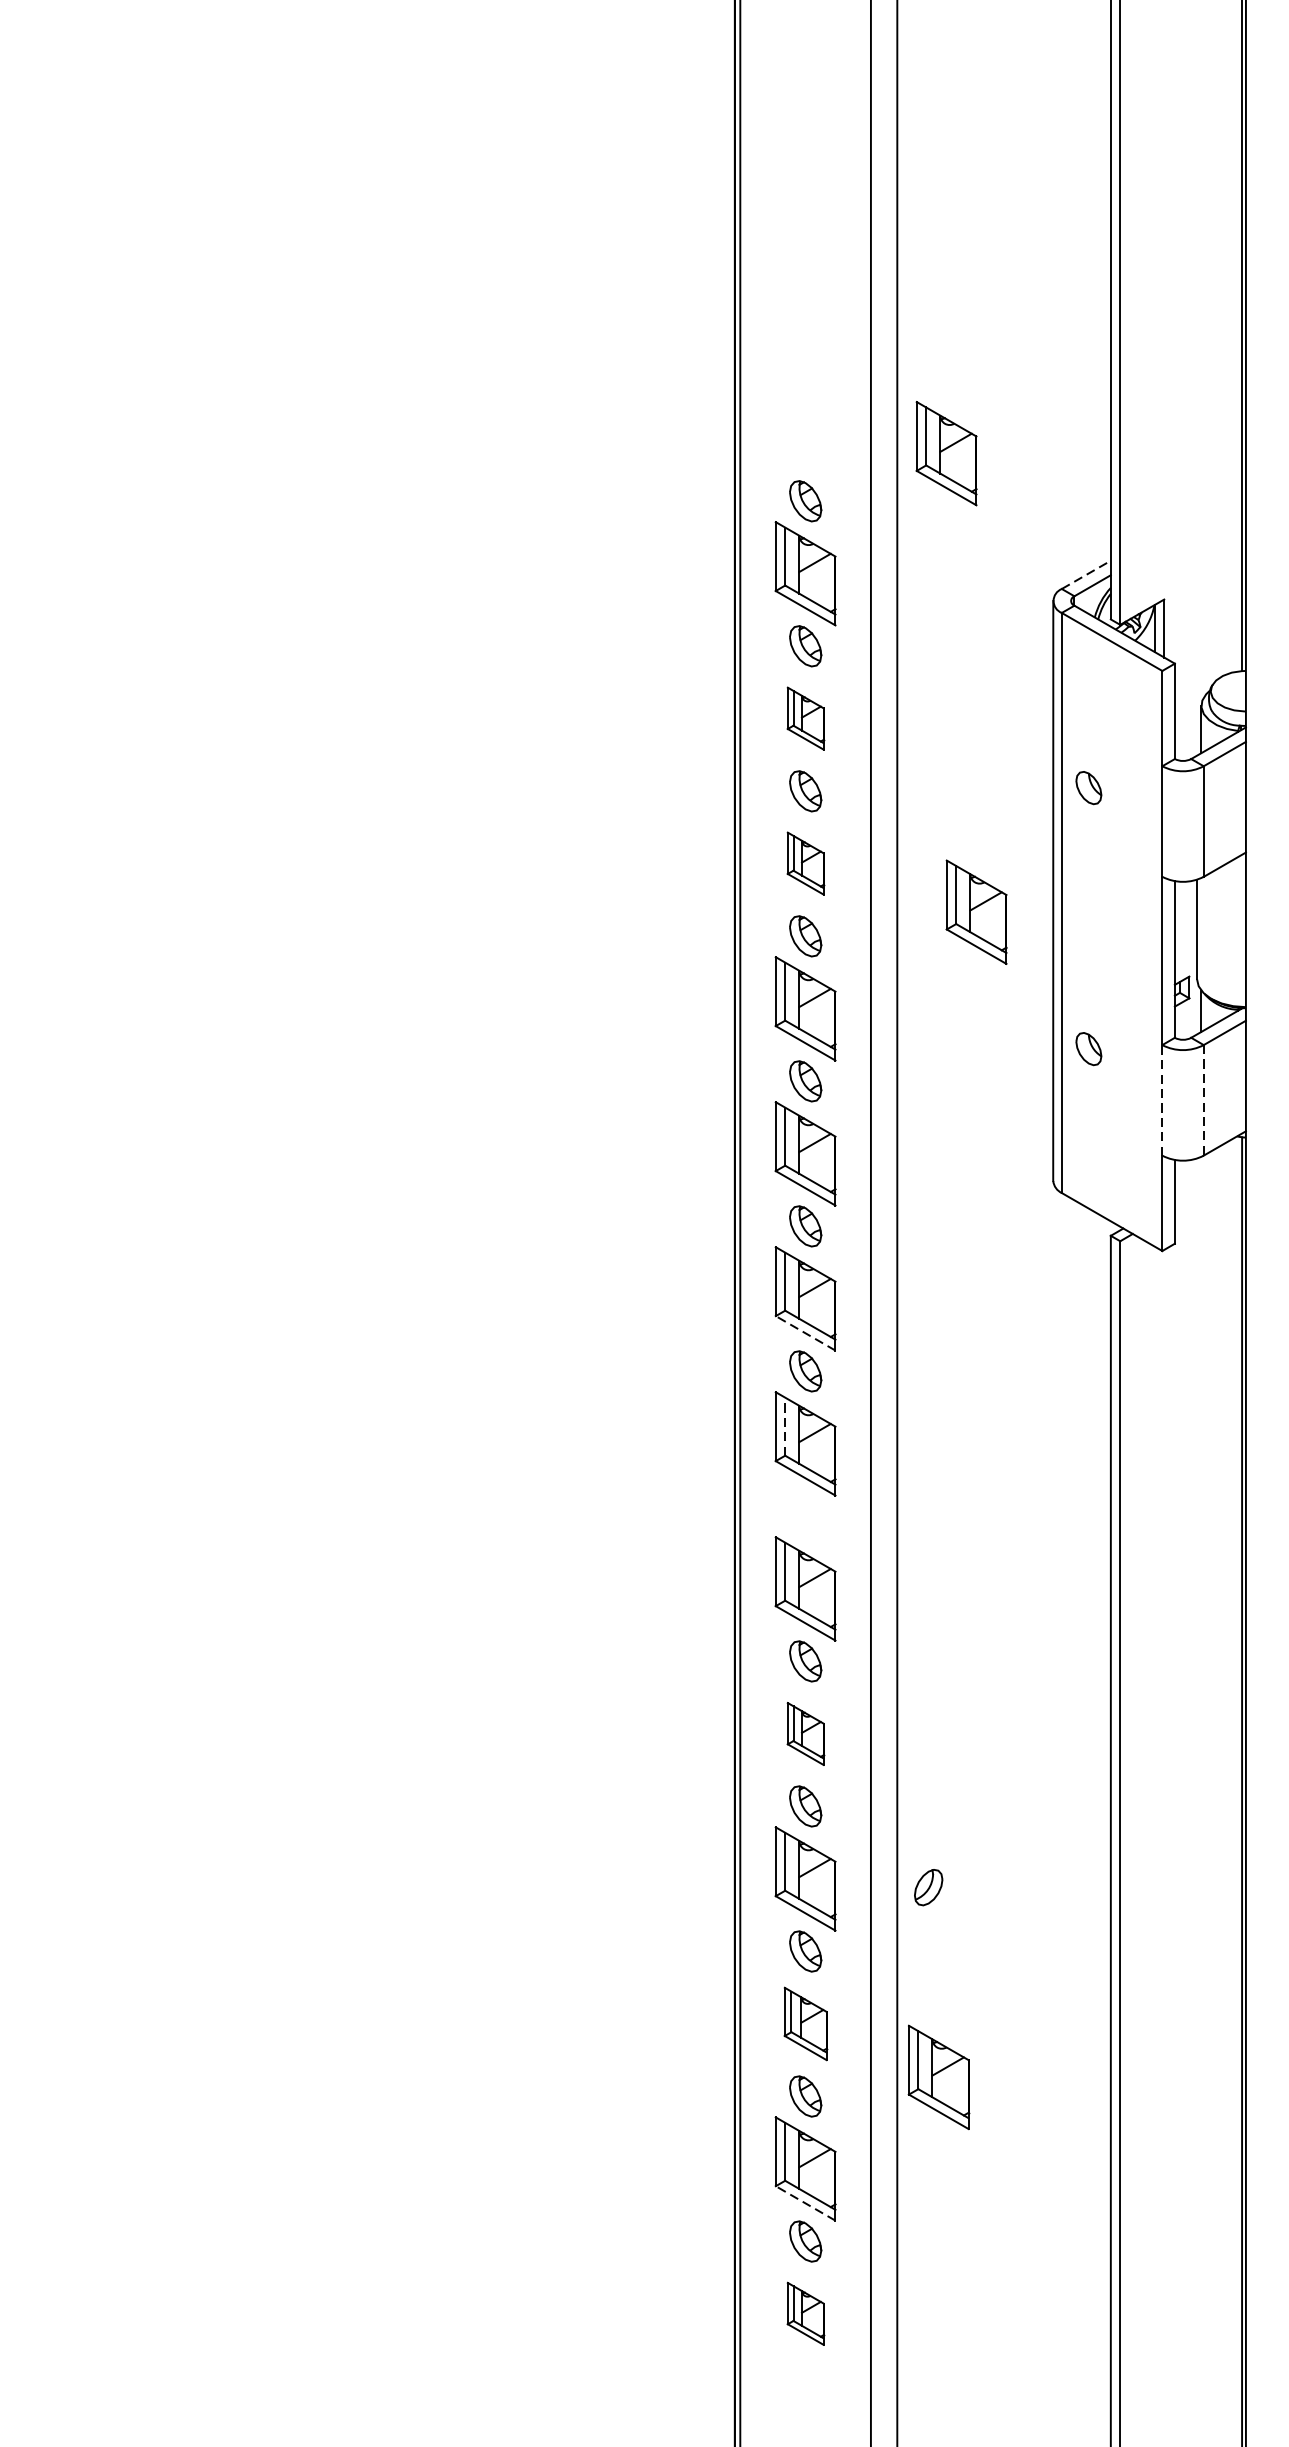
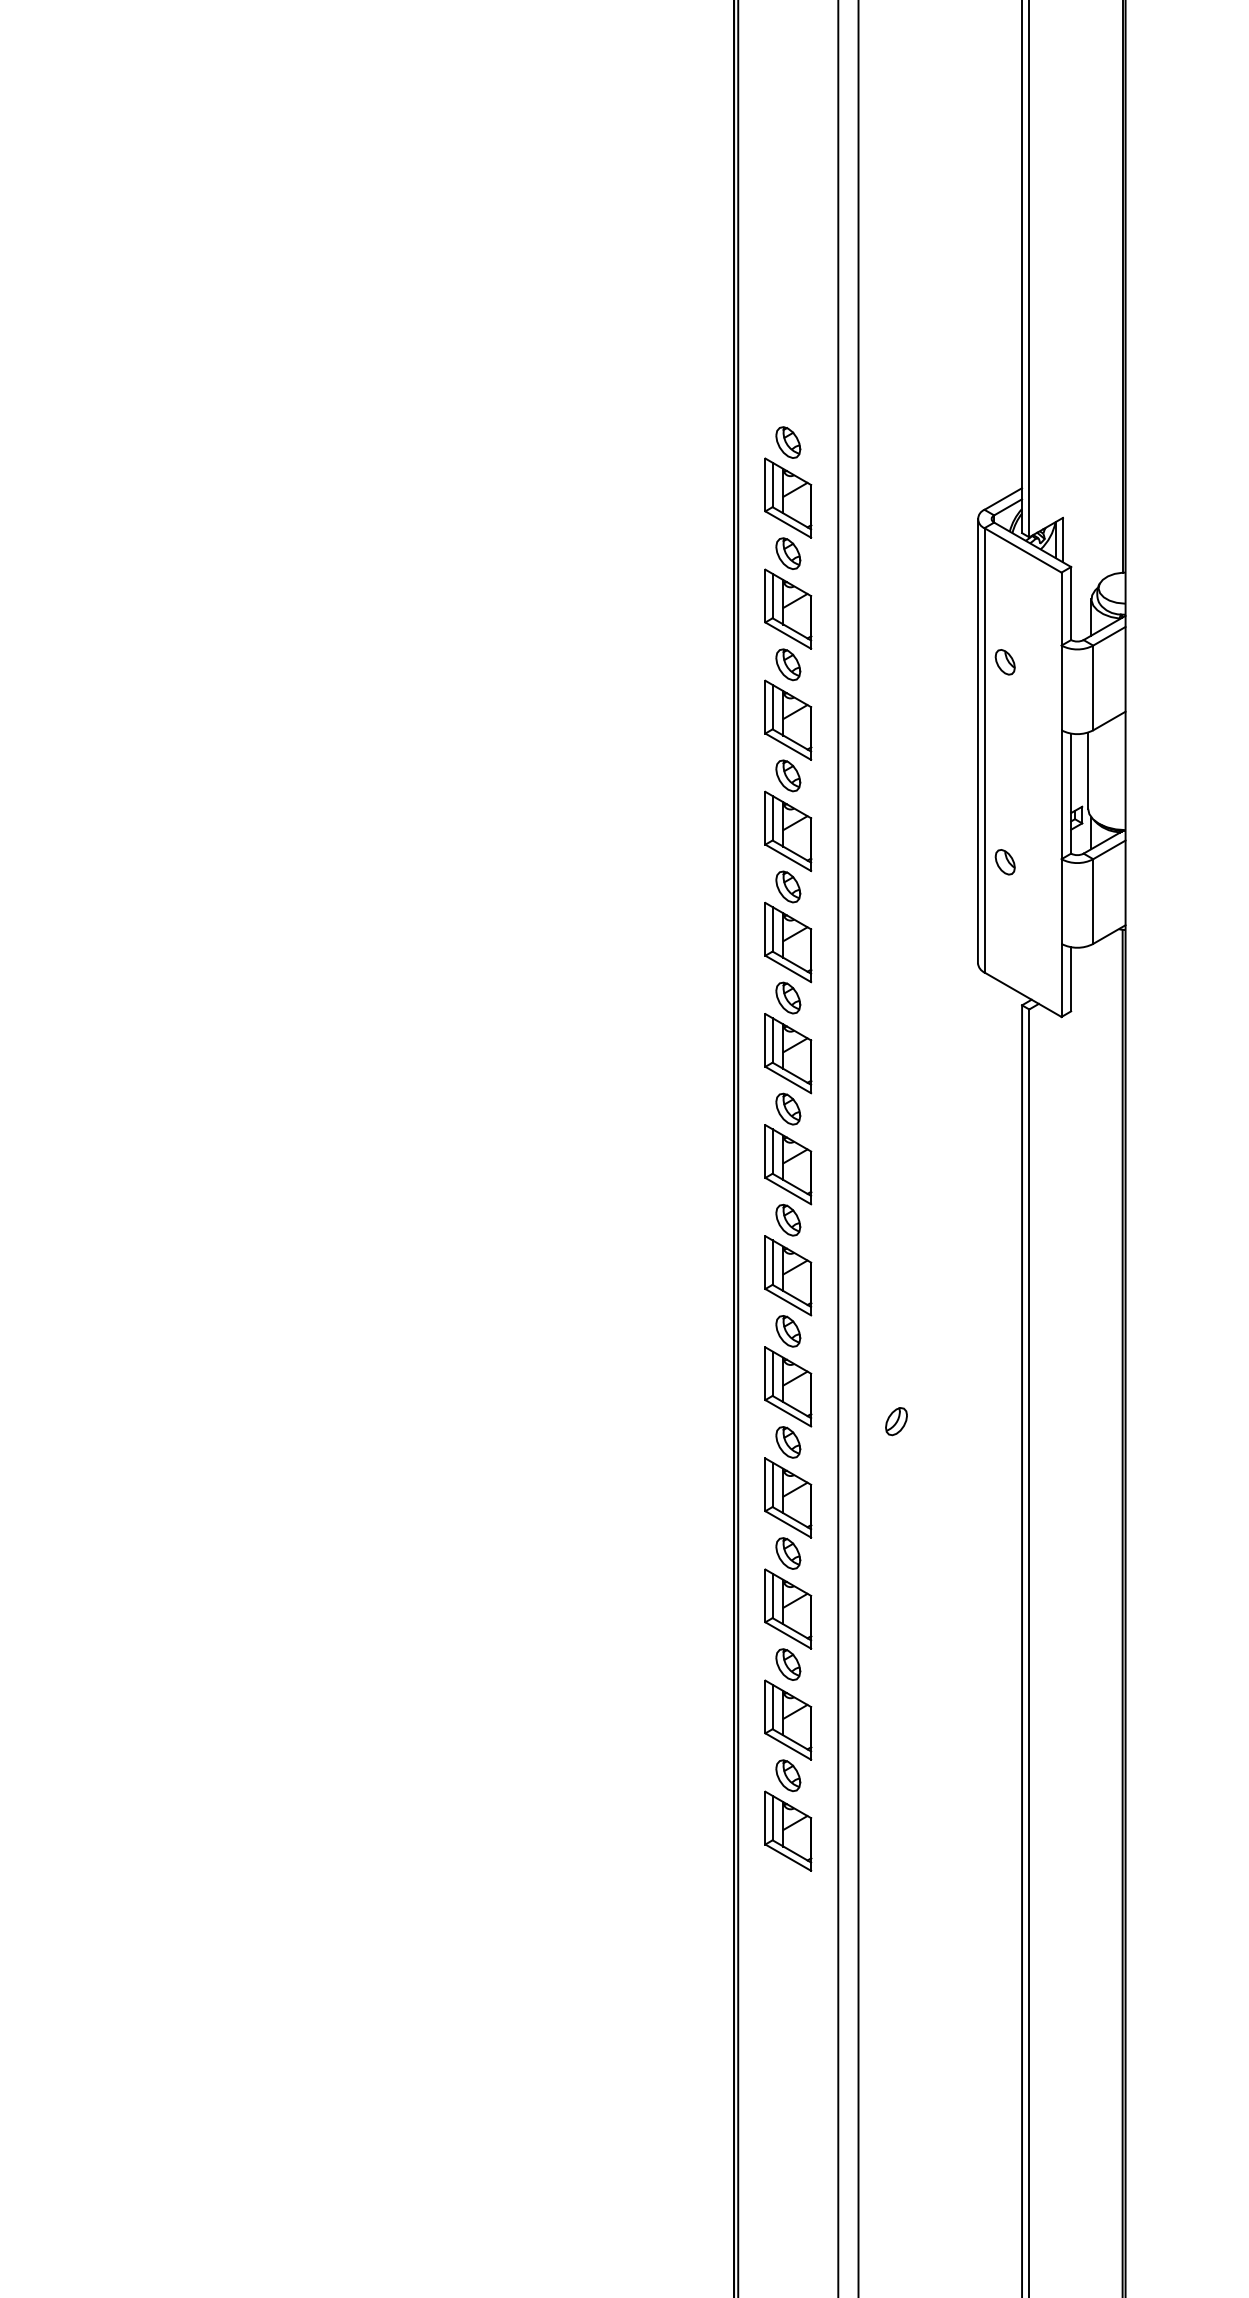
part: (946, 452) -> (896, 405), removed
line: (1086, 575) -> (1003, 499), dashed -> solid
part: (805, 717) -> (788, 608), size x1.67
part: (805, 862) -> (788, 719), size x1.67
part: (976, 912) -> (919, 757), removed
line: (1162, 1100) -> (1061, 901), dashed -> solid
line: (1204, 1101) -> (1093, 902), dashed -> solid
line: (804, 1332) -> (787, 1079), dashed -> solid
line: (785, 1426) -> (772, 1151), dashed -> solid
part: (805, 1515) -> (788, 1219), added
part: (805, 1733) -> (788, 1386), size x1.67
part: (928, 1887) -> (896, 1421), moved
part: (805, 2023) -> (788, 1608), size x1.43
part: (939, 2076) -> (890, 1649), removed
line: (804, 2203) -> (787, 1746), dashed -> solid
part: (805, 2313) -> (788, 1830), size x1.67

